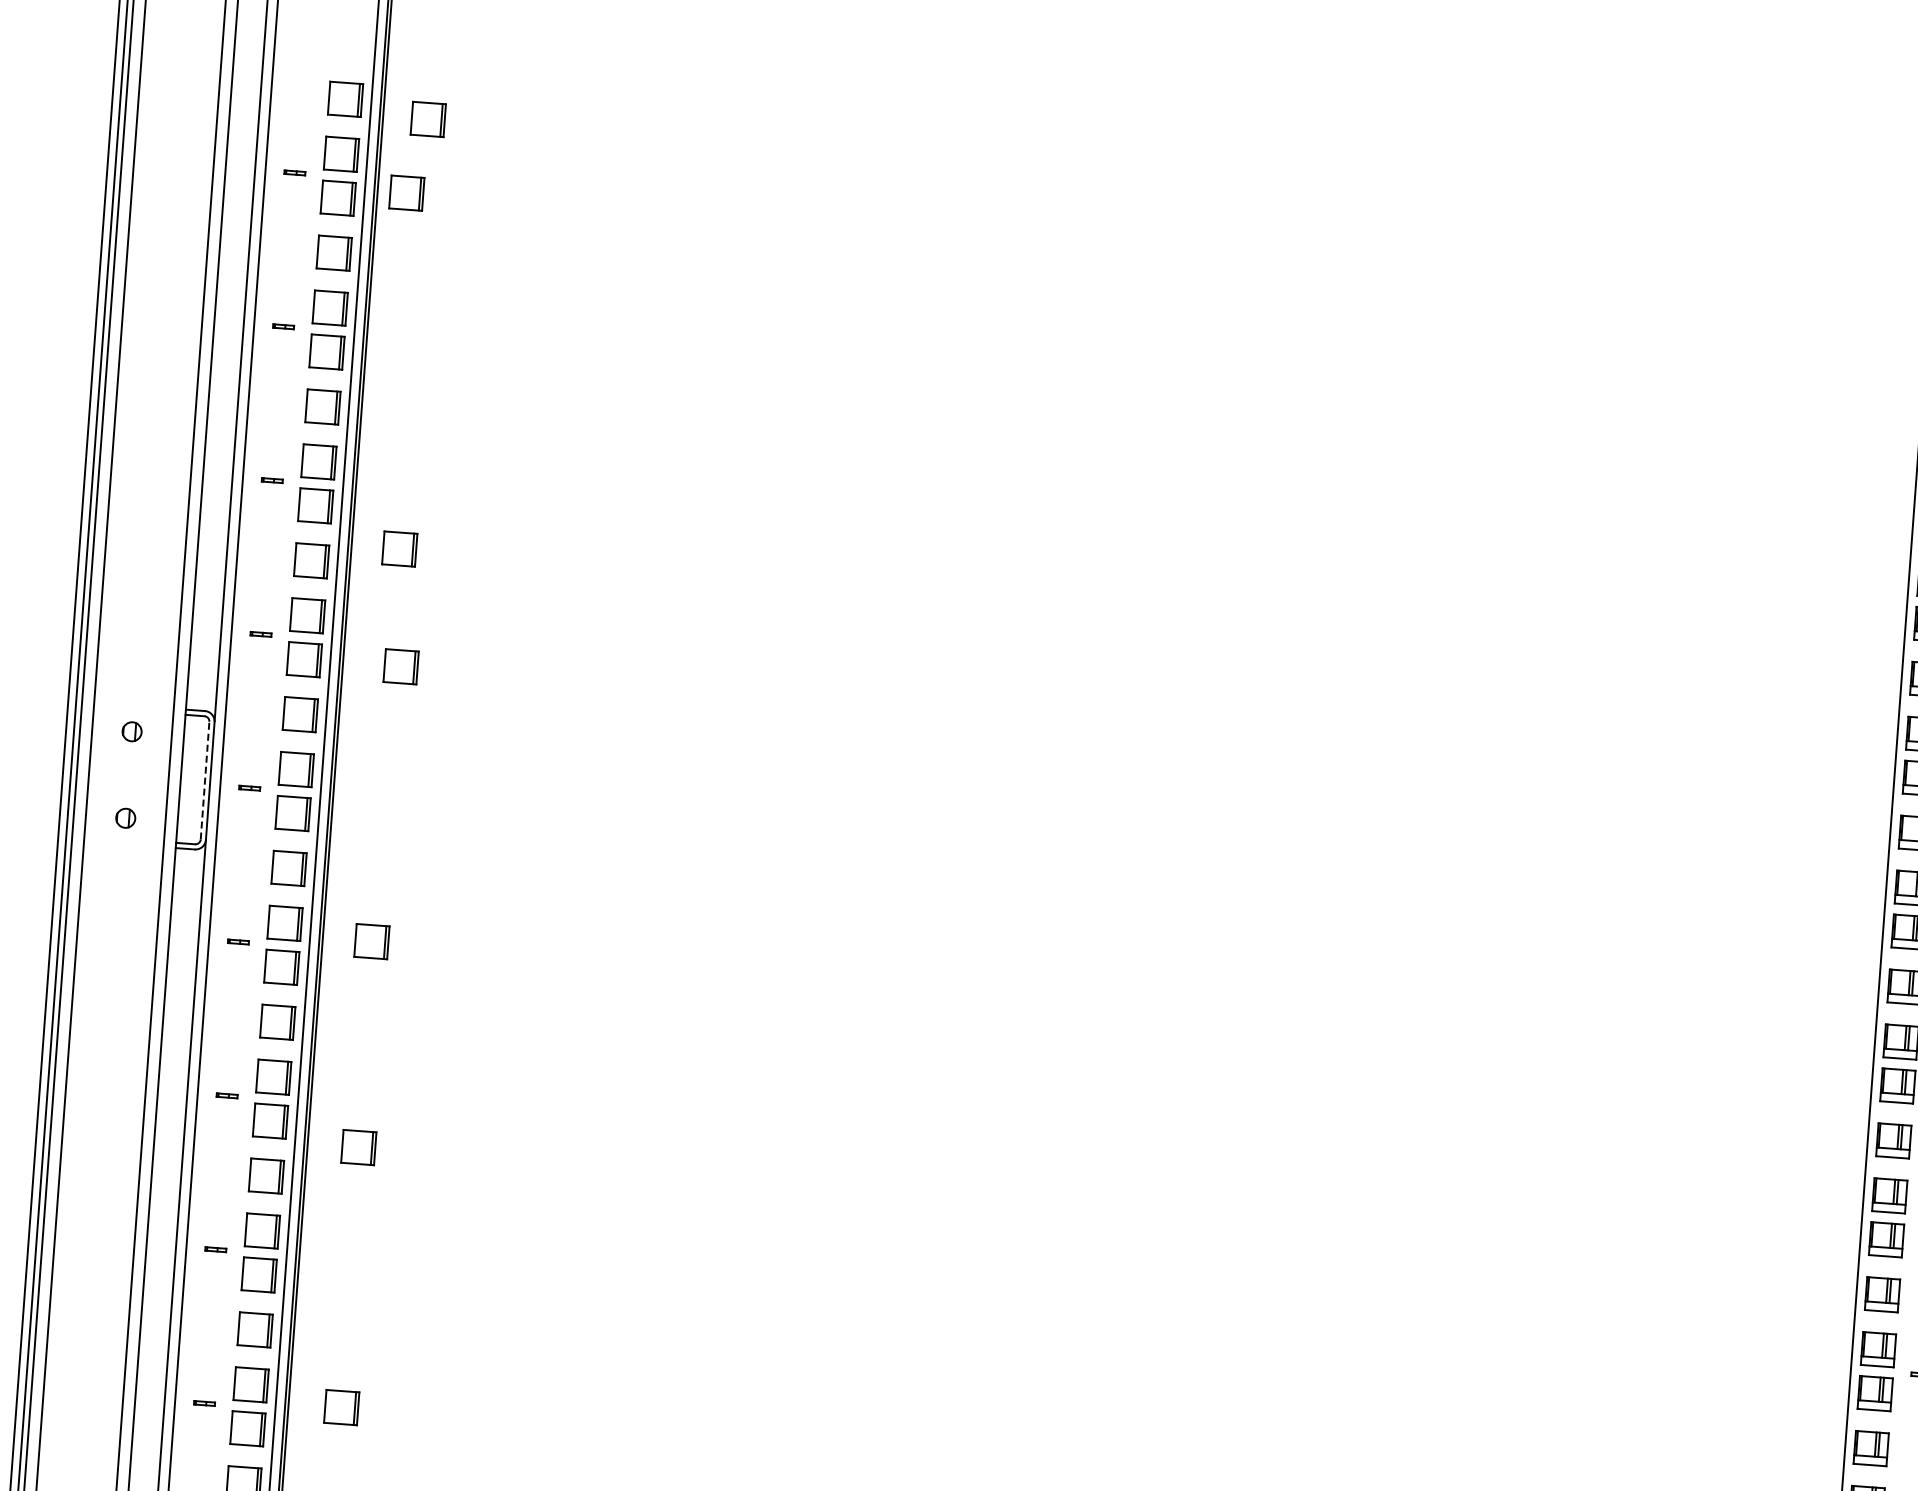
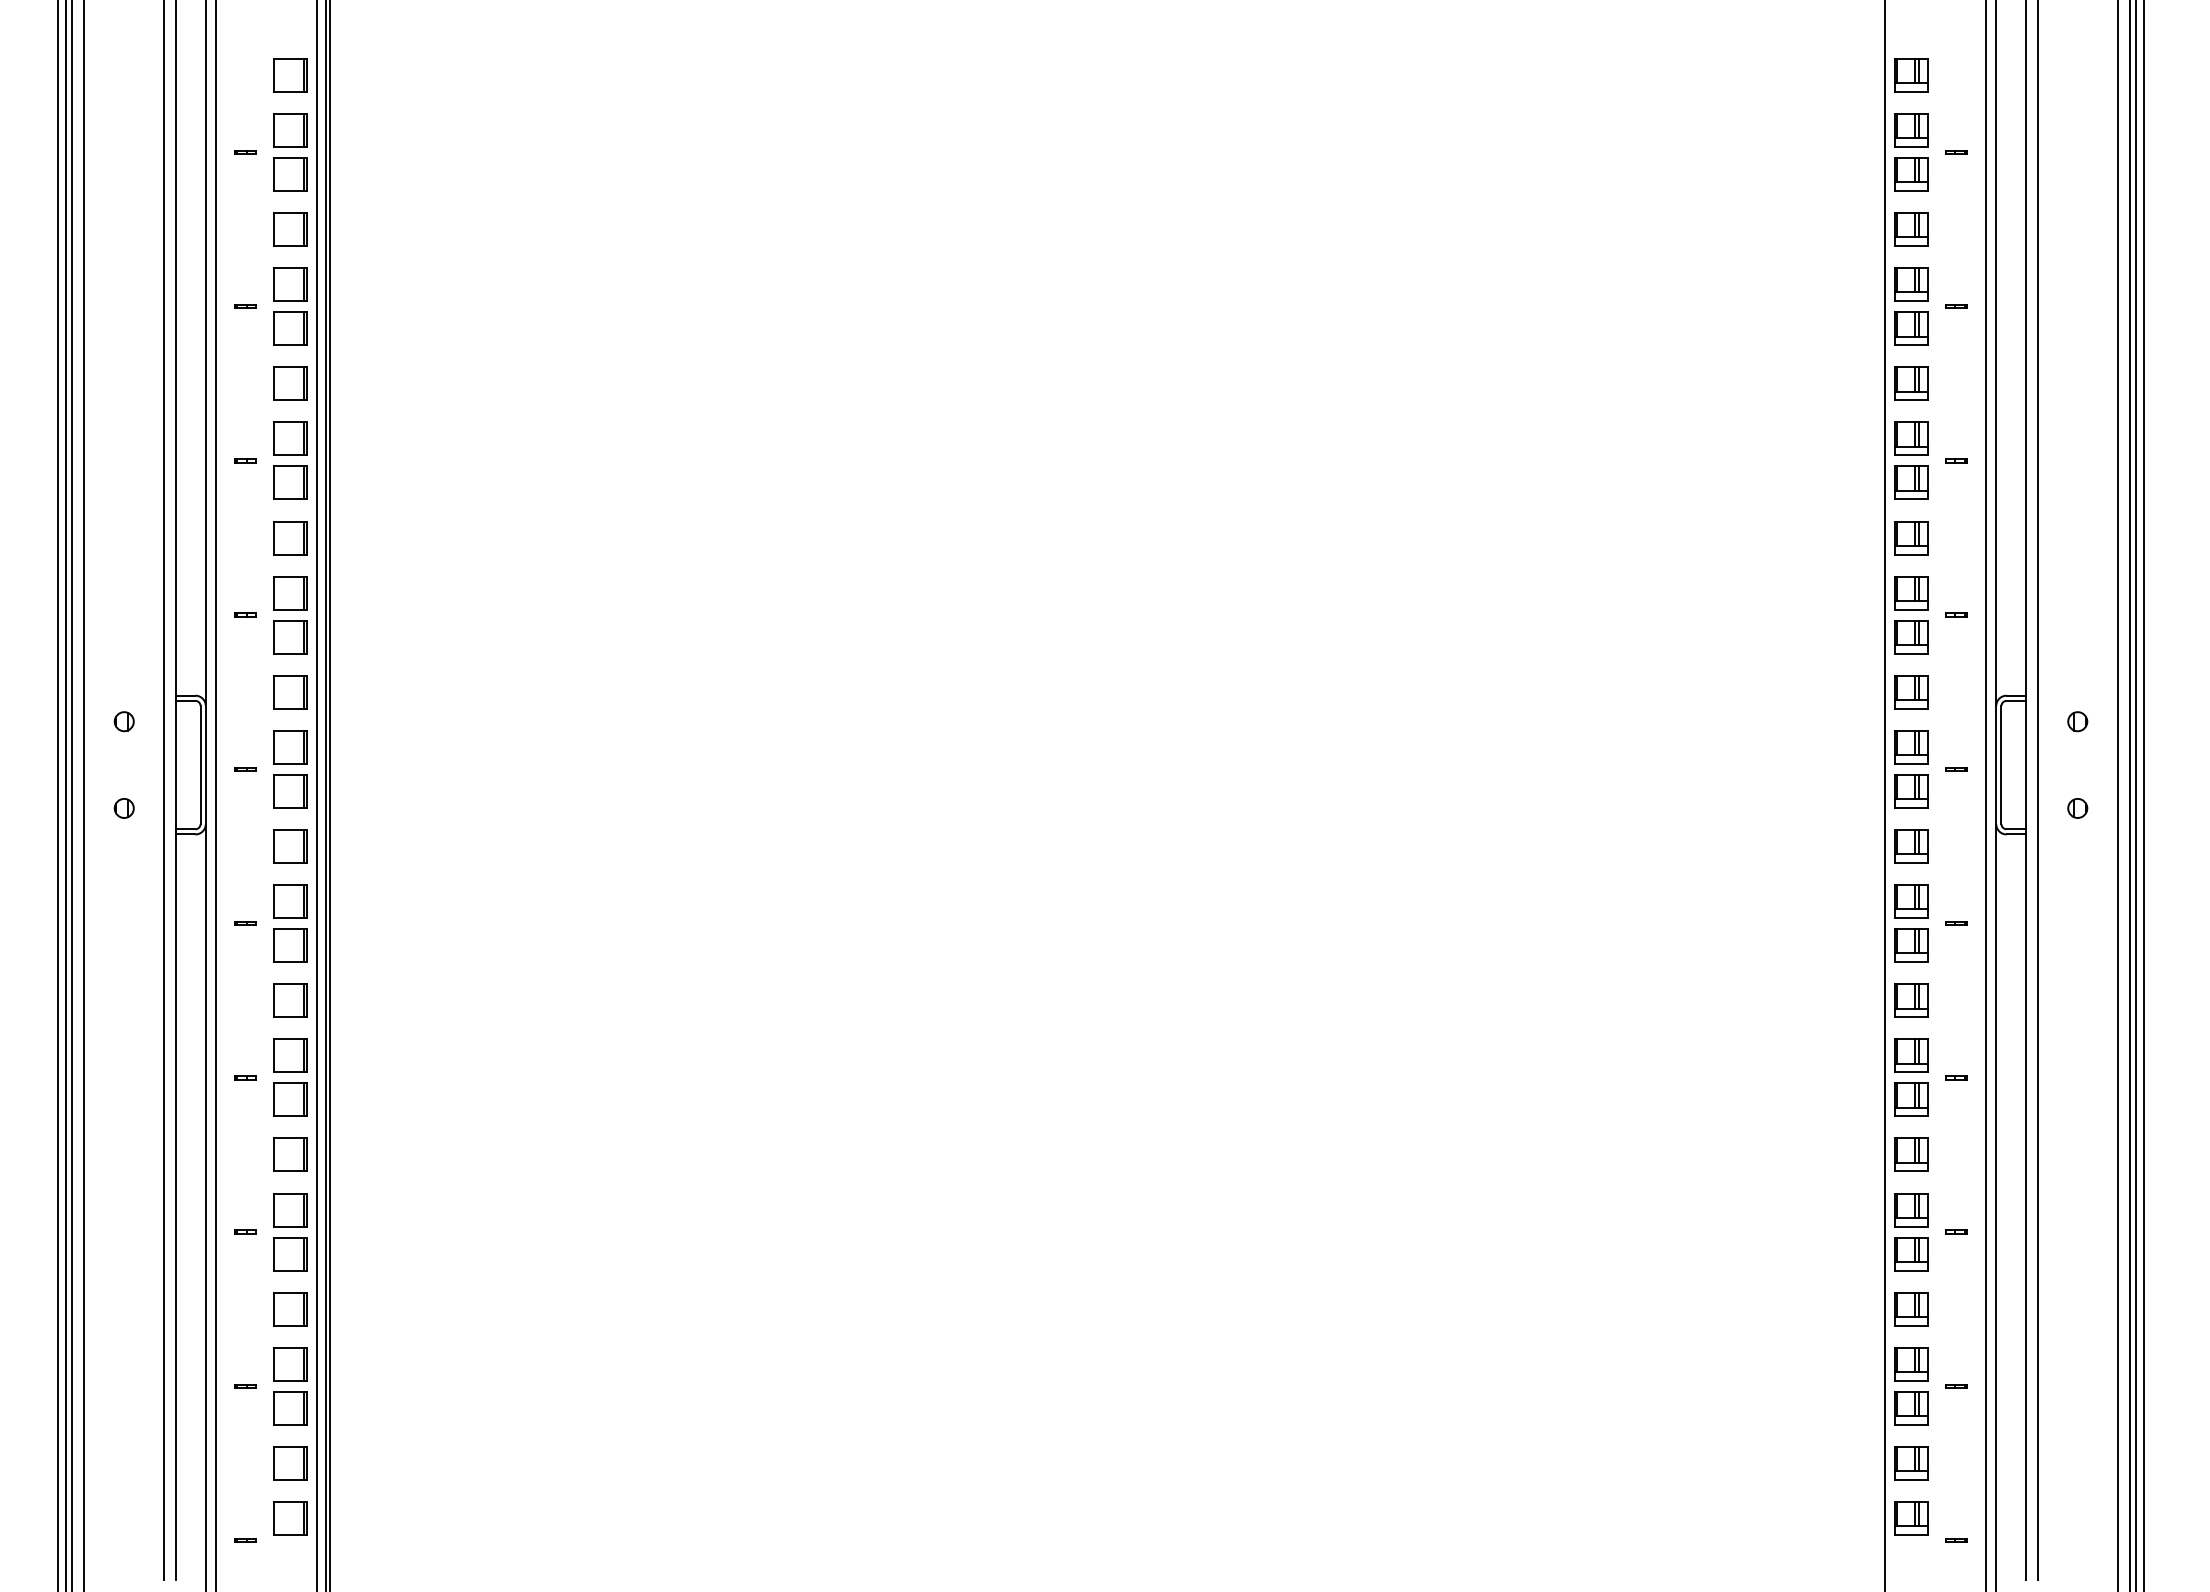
part: (427, 119) -> (374, 89), removed
part: (406, 193) -> (358, 164), removed
part: (399, 548) -> (377, 519), removed
part: (400, 667) -> (387, 637), removed
line: (204, 781) -> (200, 765), dashed -> solid
part: (371, 941) -> (378, 913), removed
part: (358, 1147) -> (380, 1119), removed
part: (341, 1407) -> (382, 1380), removed

